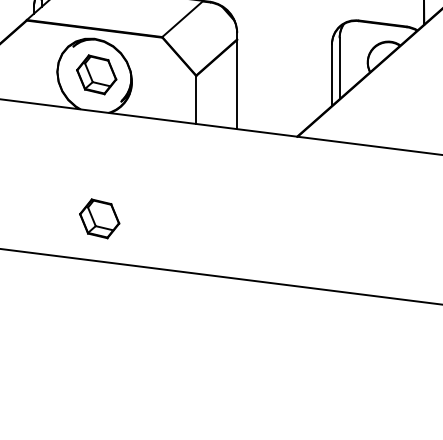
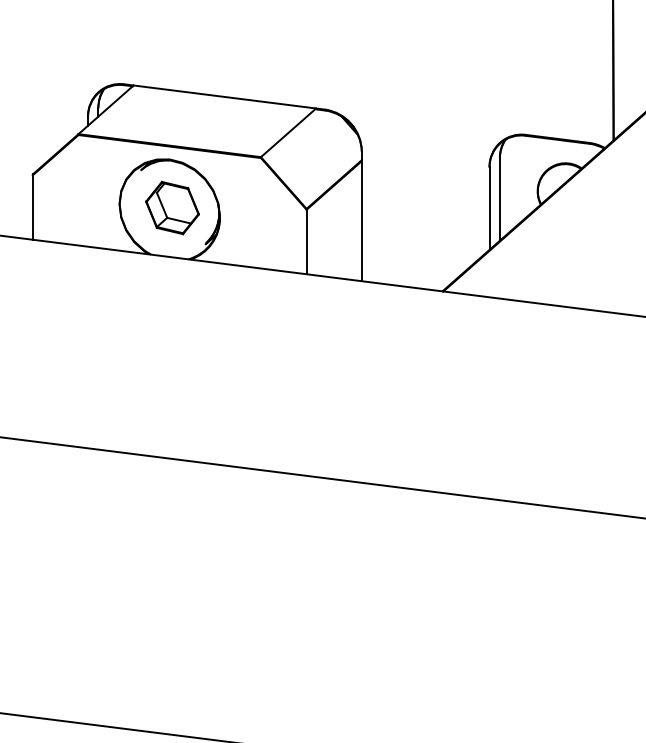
part: (99, 218) -> (176, 401), removed

